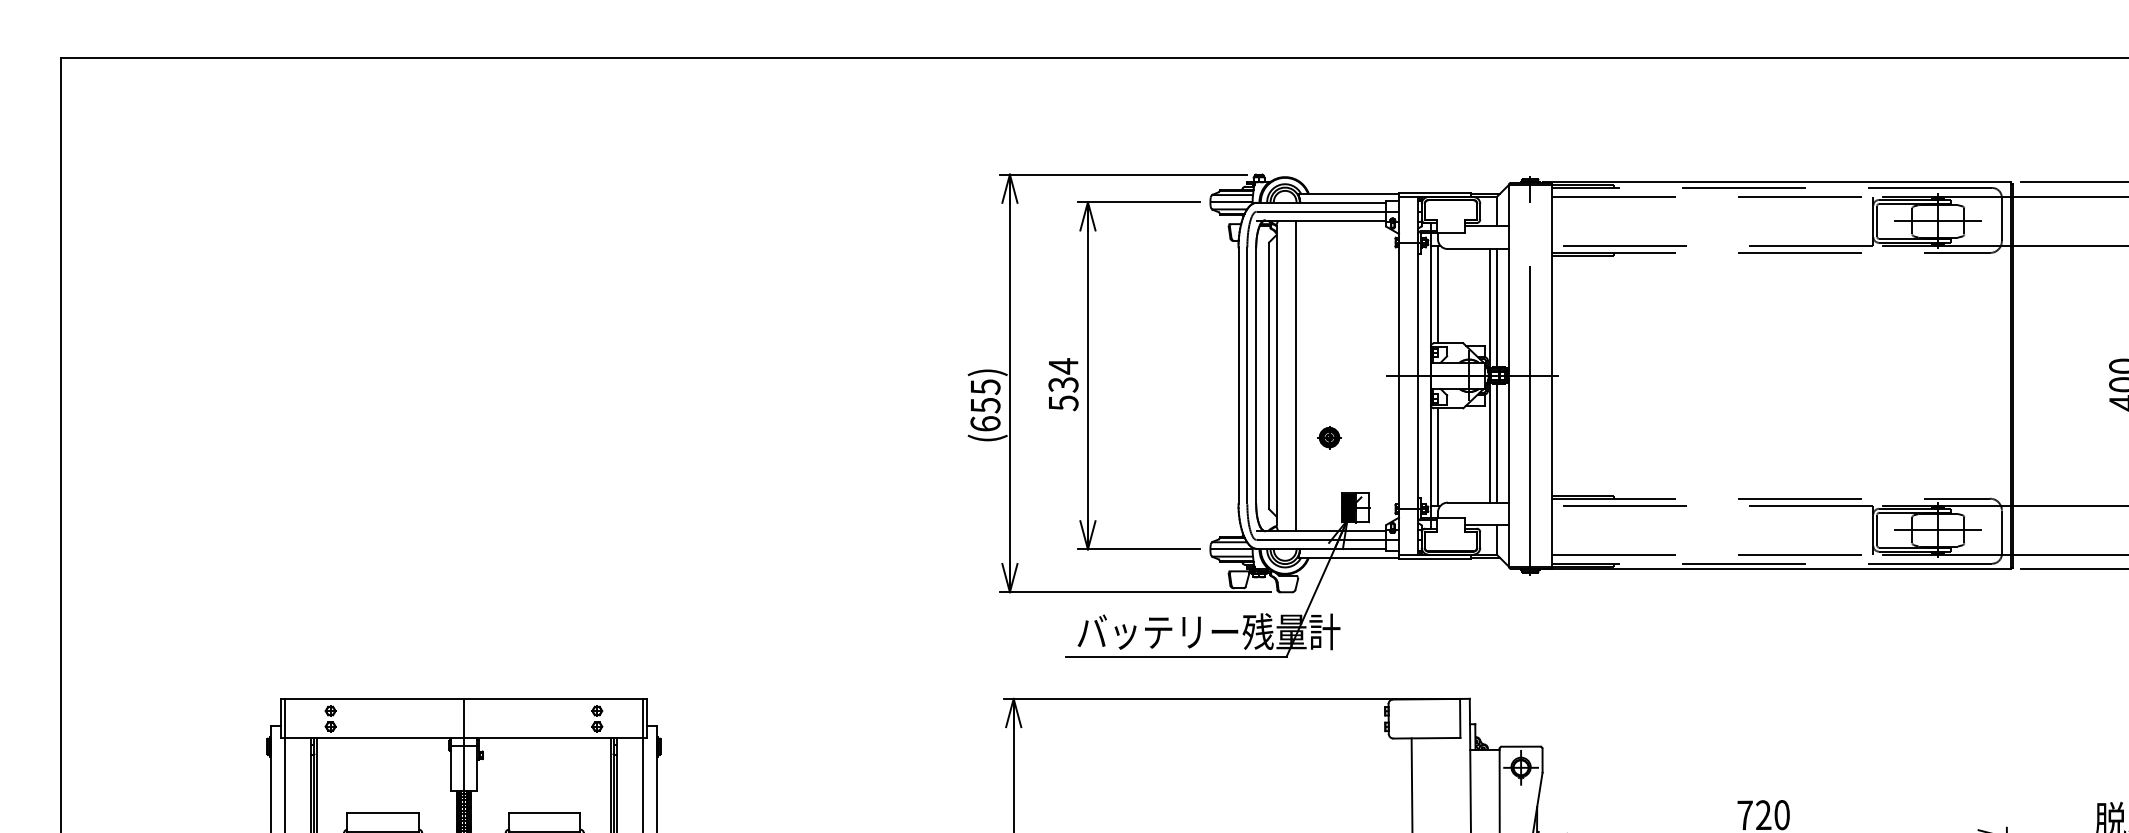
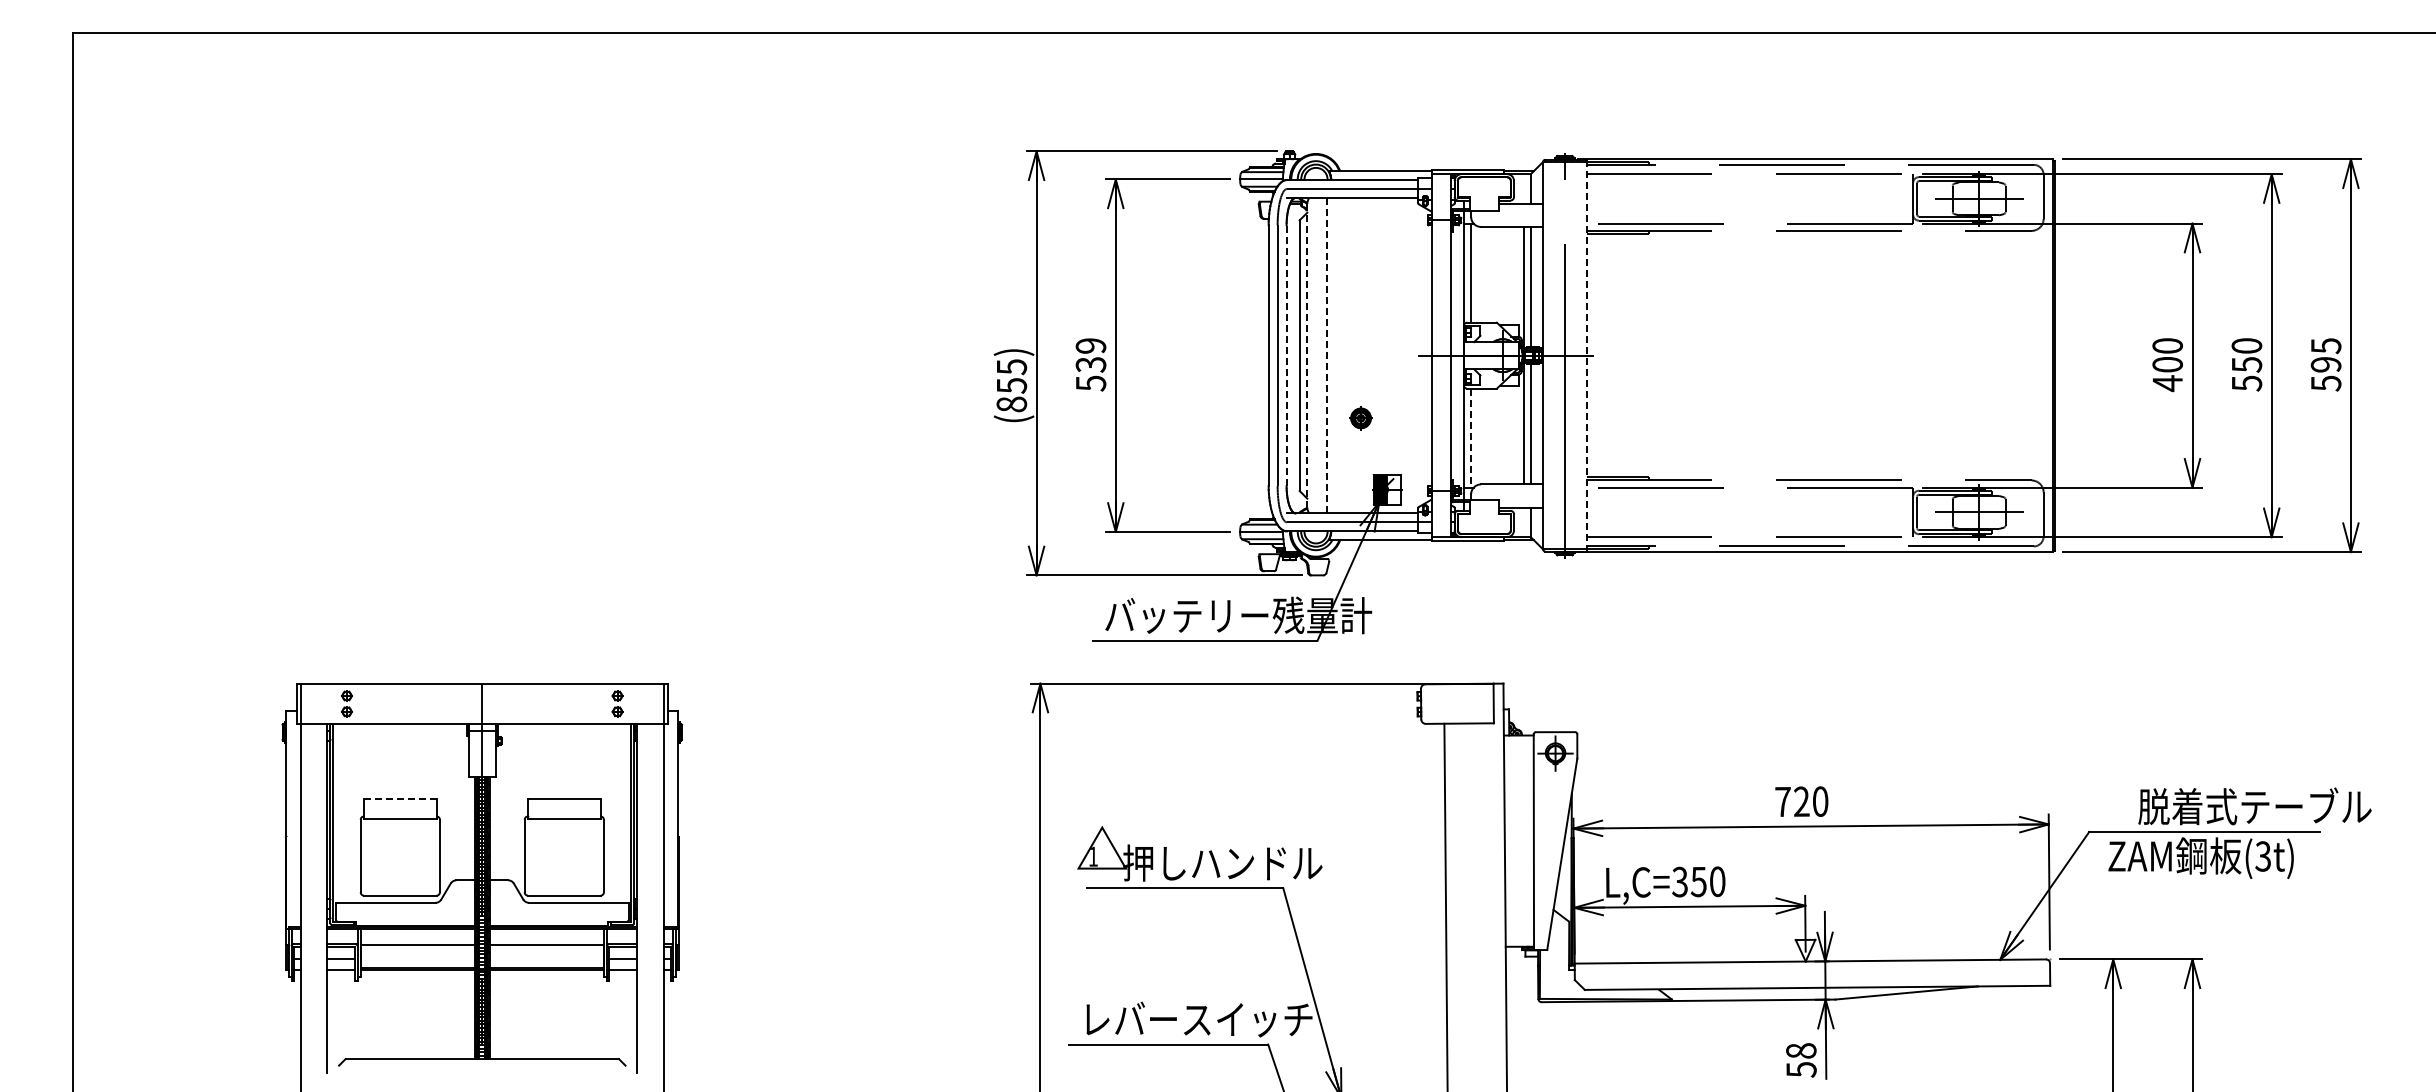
text: (1063, 365) -> (1090, 345), 534 -> 539
line: (1256, 375) -> (1286, 355), solid -> dashed
line: (1276, 375) -> (1307, 355), solid -> dashed
line: (1296, 375) -> (1327, 355), solid -> dashed
line: (1551, 375) -> (1586, 355), solid -> dashed
text: (985, 423) -> (1011, 404), (655) -> (855)
line: (1438, 457) -> (1471, 438), solid -> dashed
line: (382, 813) -> (399, 799), solid -> dashed

